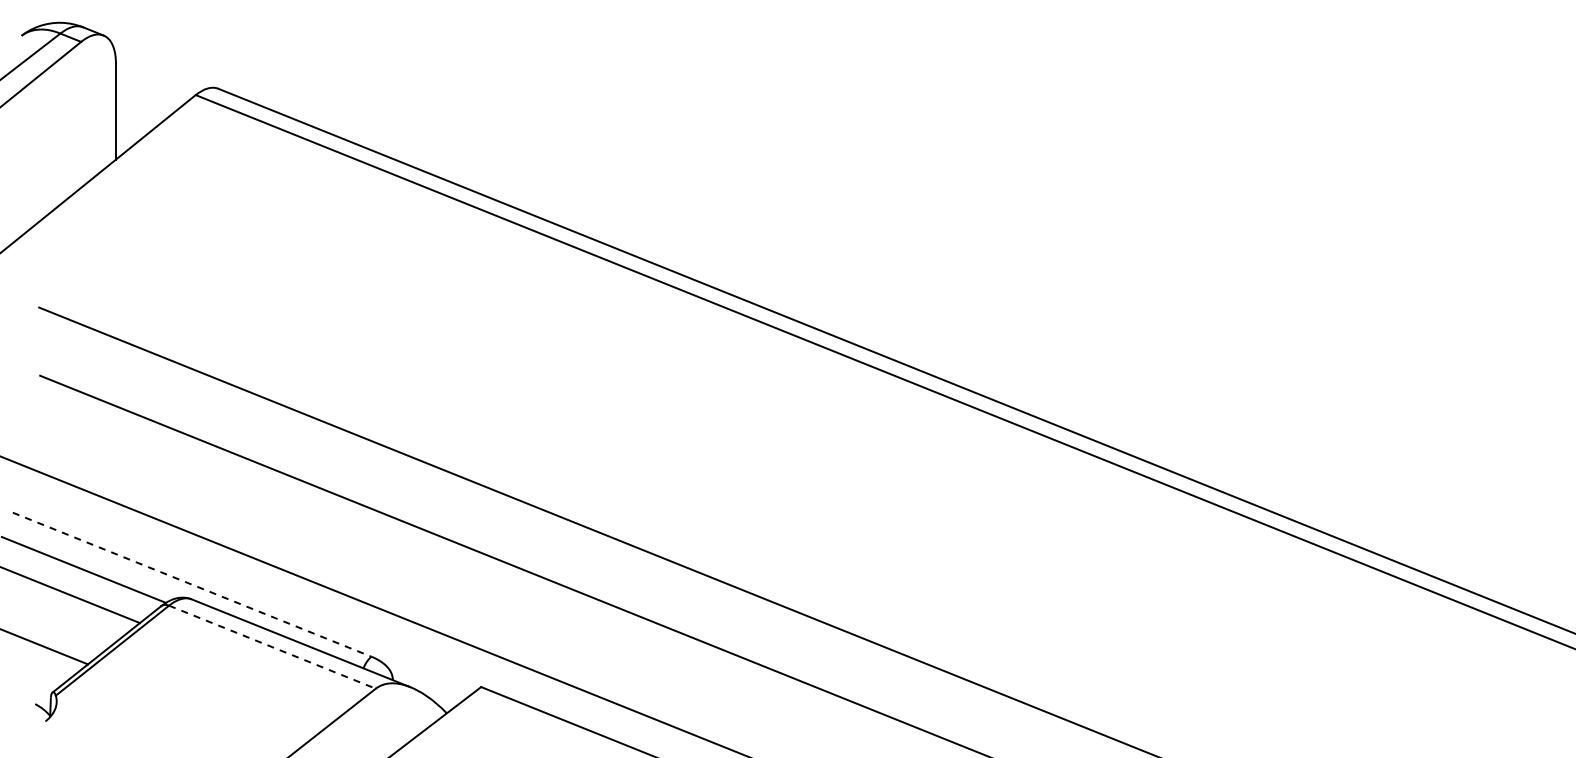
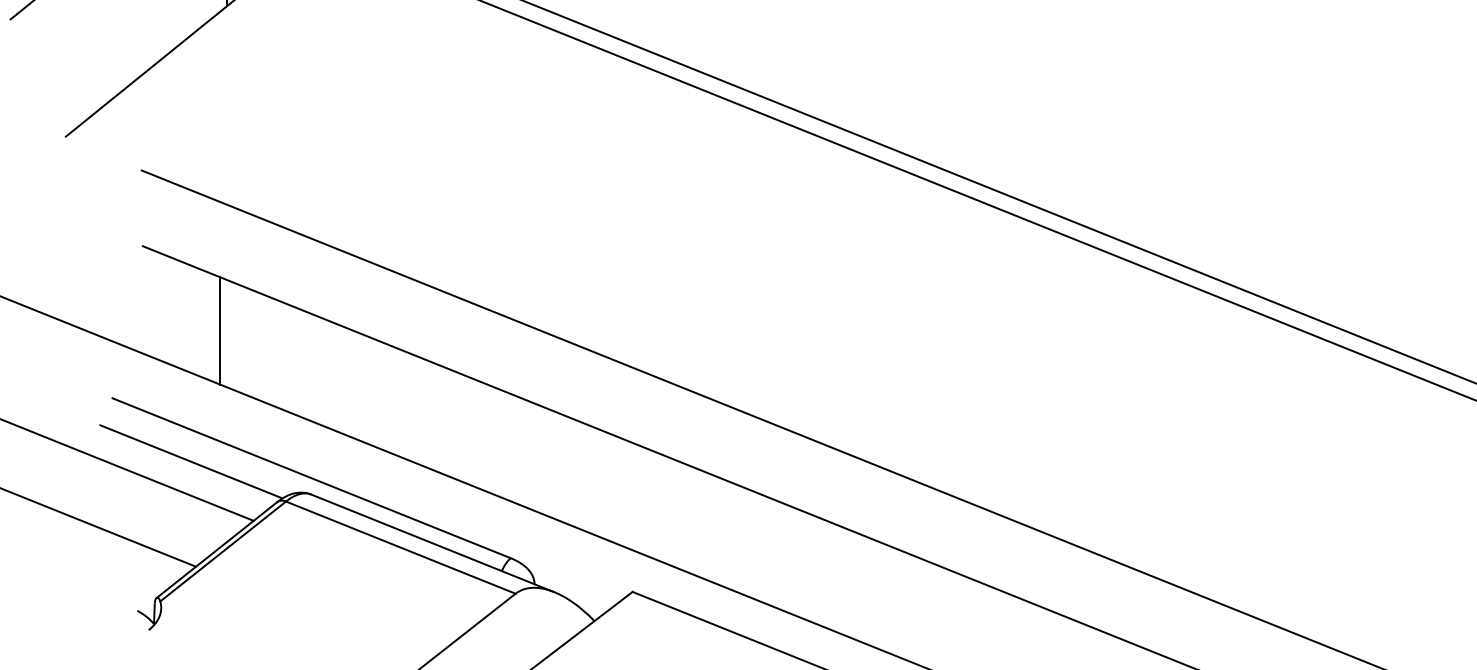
line: (109, 451) -> (219, 330), added
line: (192, 584) -> (312, 478), dashed -> solid
line: (272, 647) -> (400, 547), dashed -> solid

